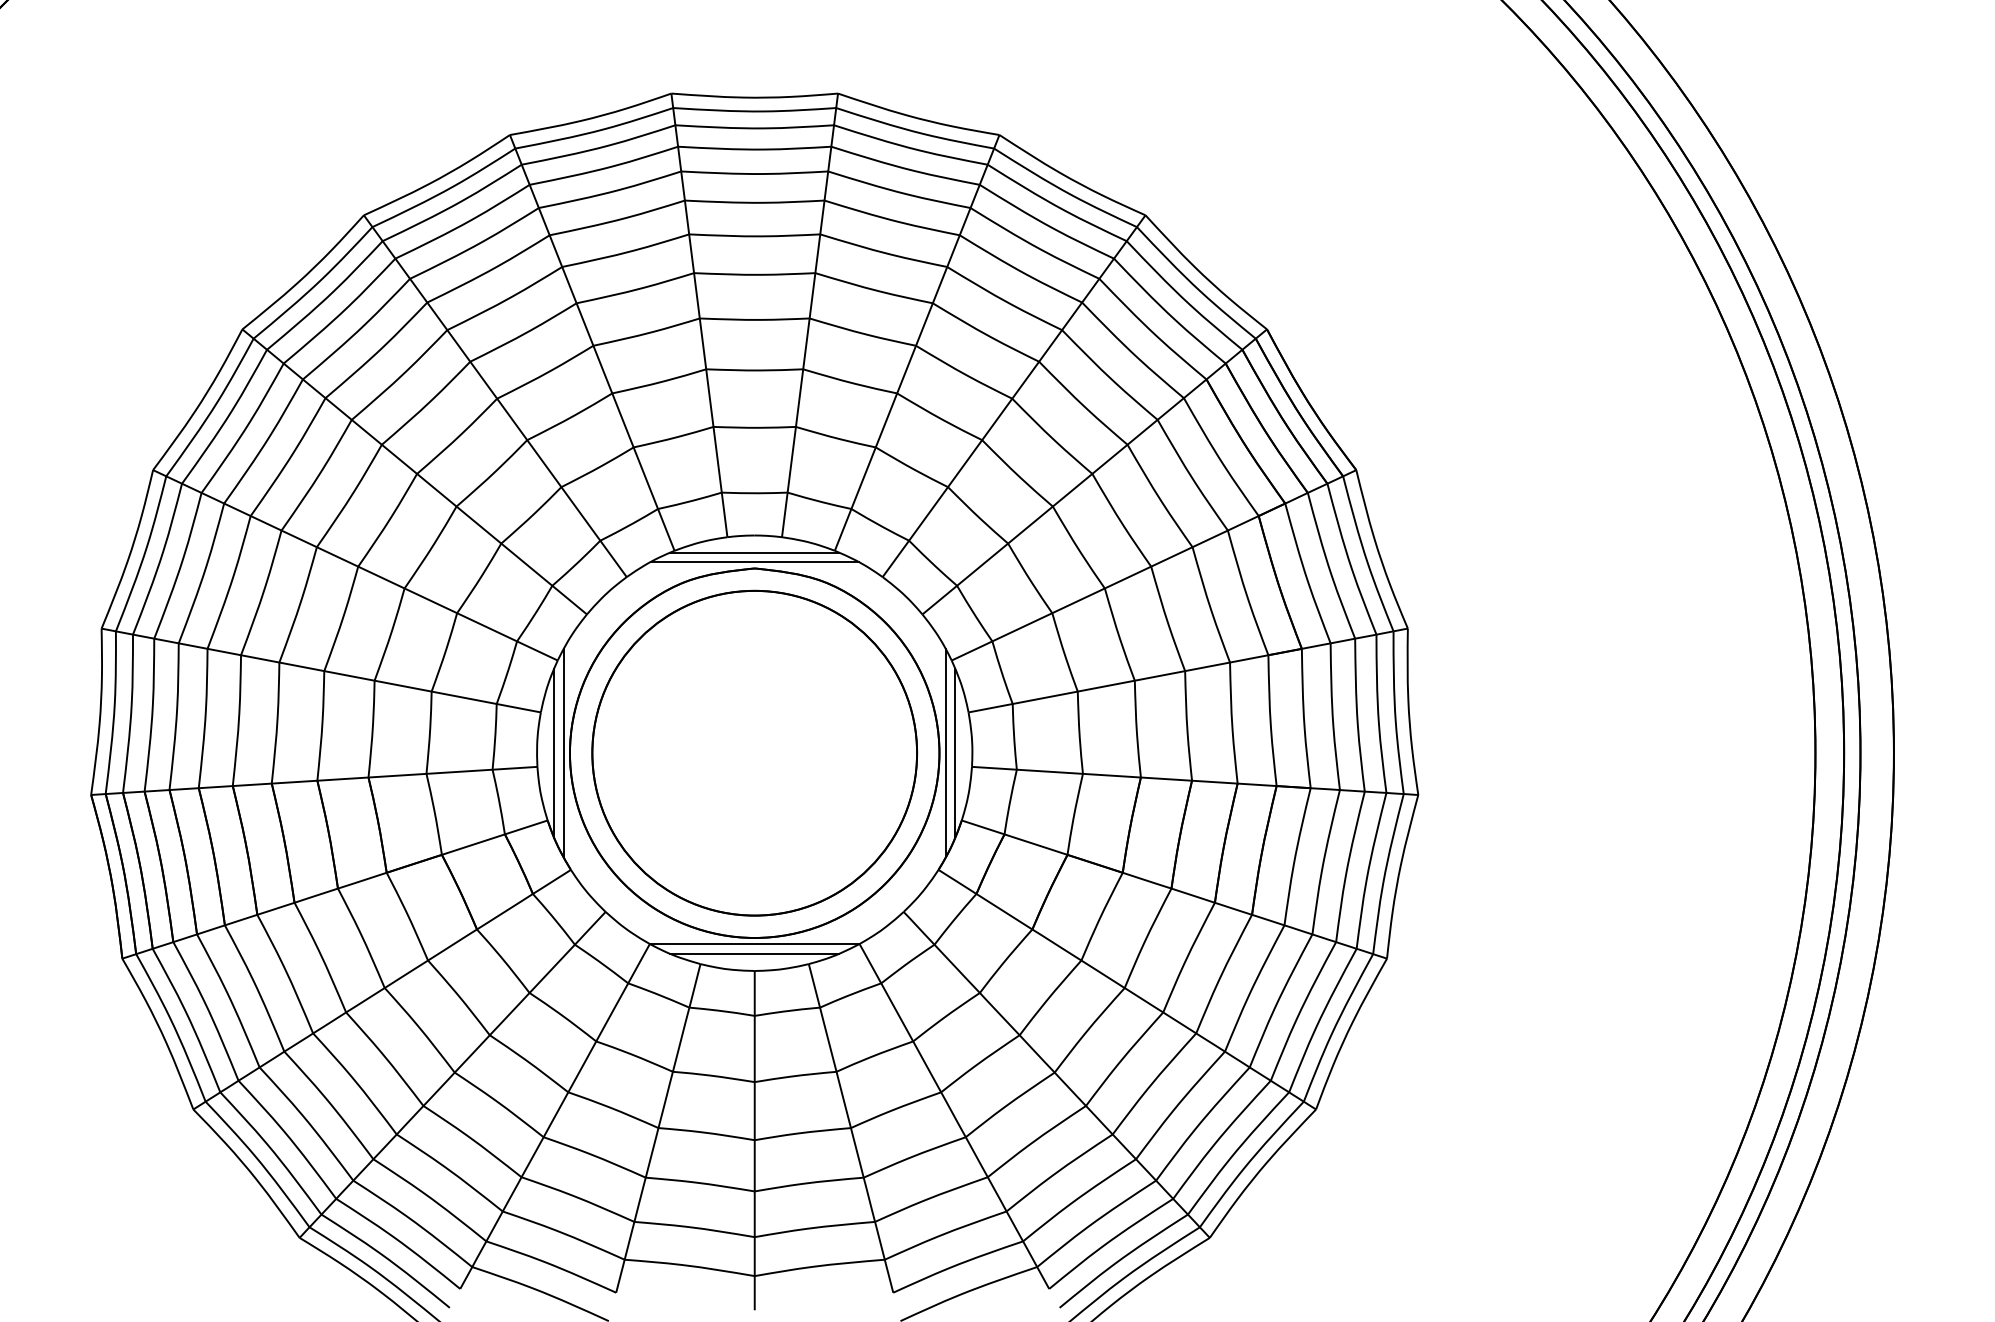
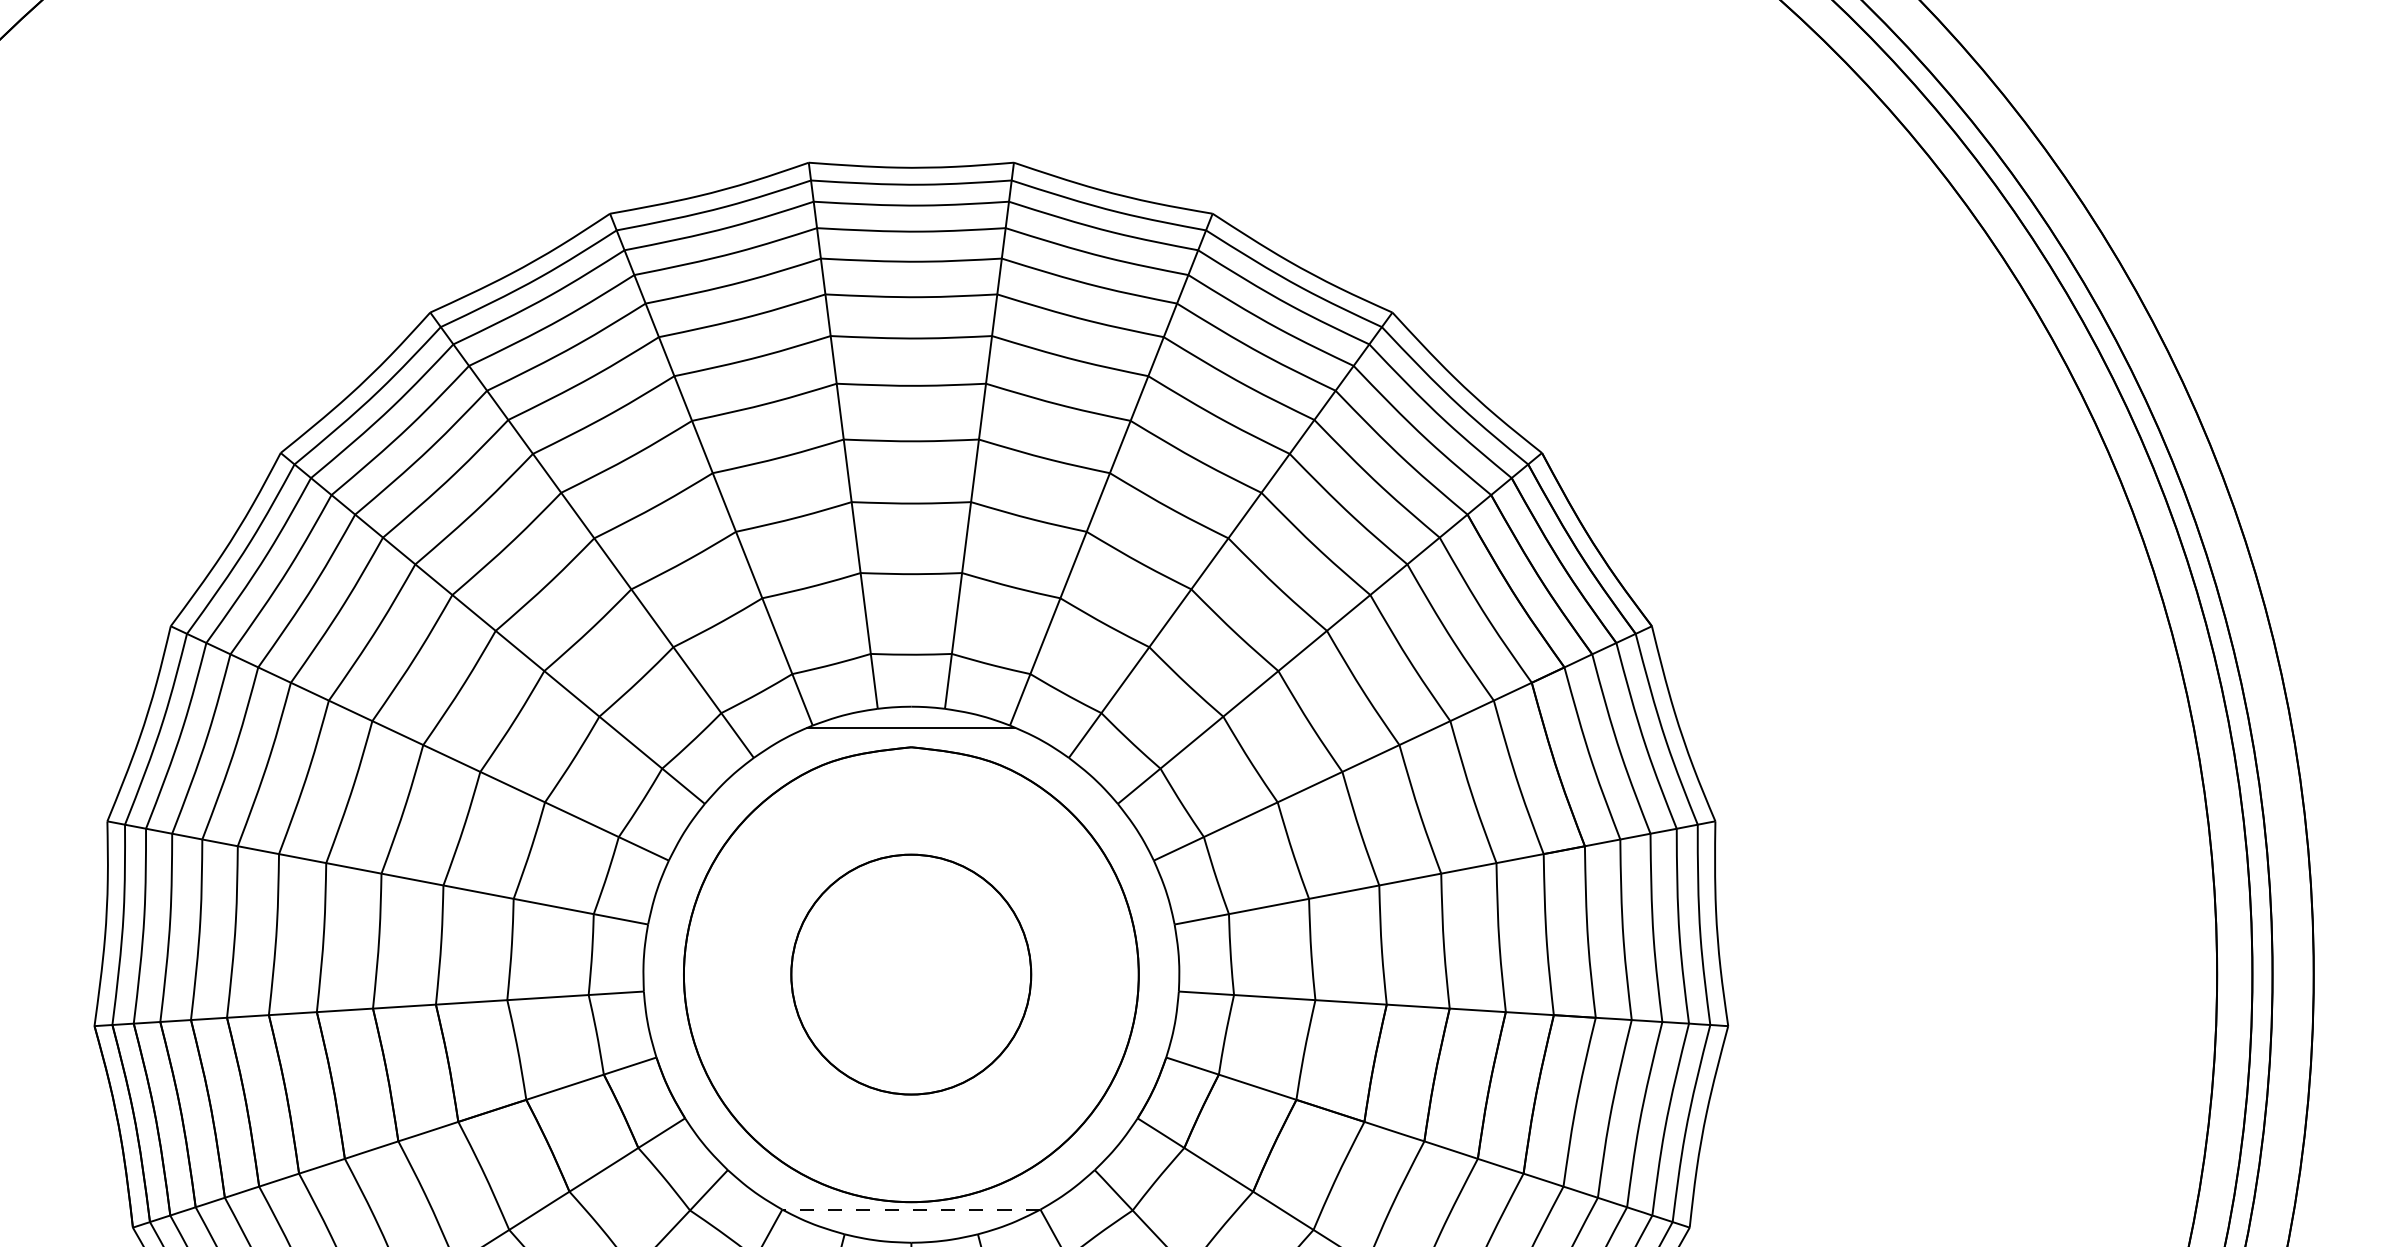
line: (754, 562) -> (911, 739), removed
line: (554, 752) -> (664, 973), removed
part: (754, 752) -> (911, 973), size x0.6
line: (563, 753) -> (675, 975), removed
line: (945, 753) -> (1146, 975), removed
line: (955, 753) -> (1158, 975), removed
line: (754, 944) -> (911, 1210), solid -> dashed
line: (754, 953) -> (911, 1221), removed

